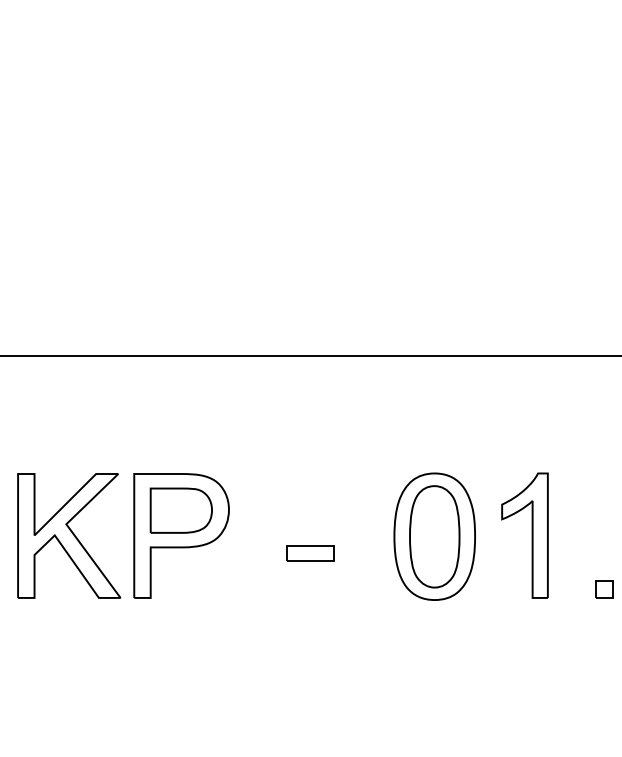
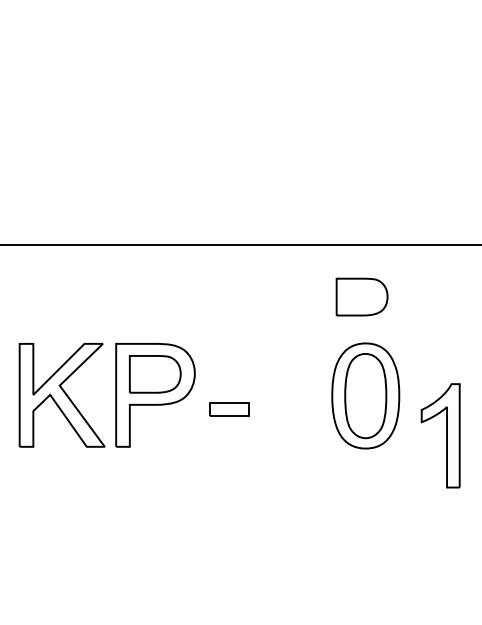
part: (429, 417) -> (361, 296), added
part: (531, 535) -> (446, 435), moved
part: (310, 553) -> (229, 409), moved

